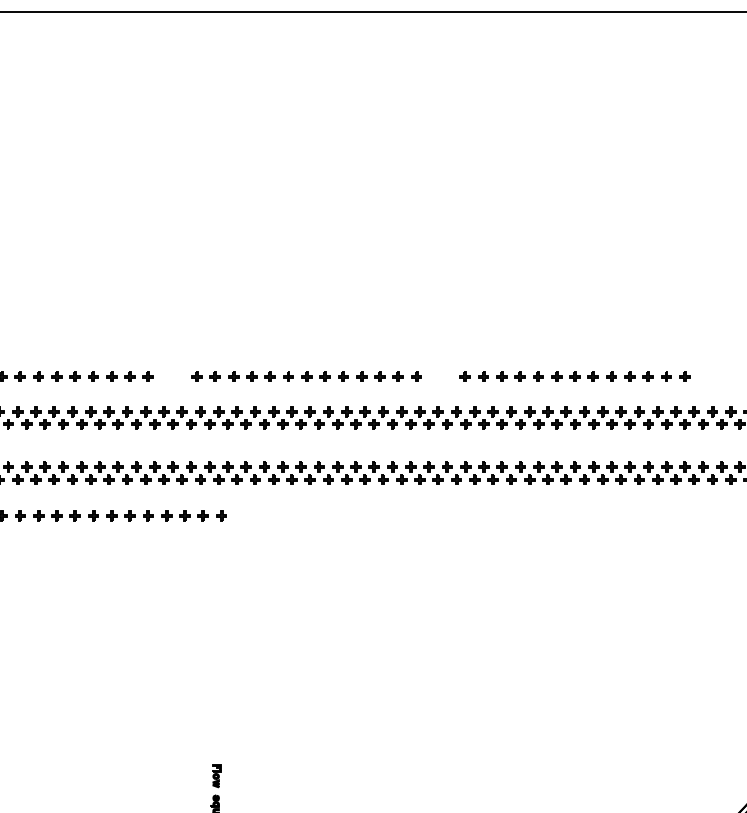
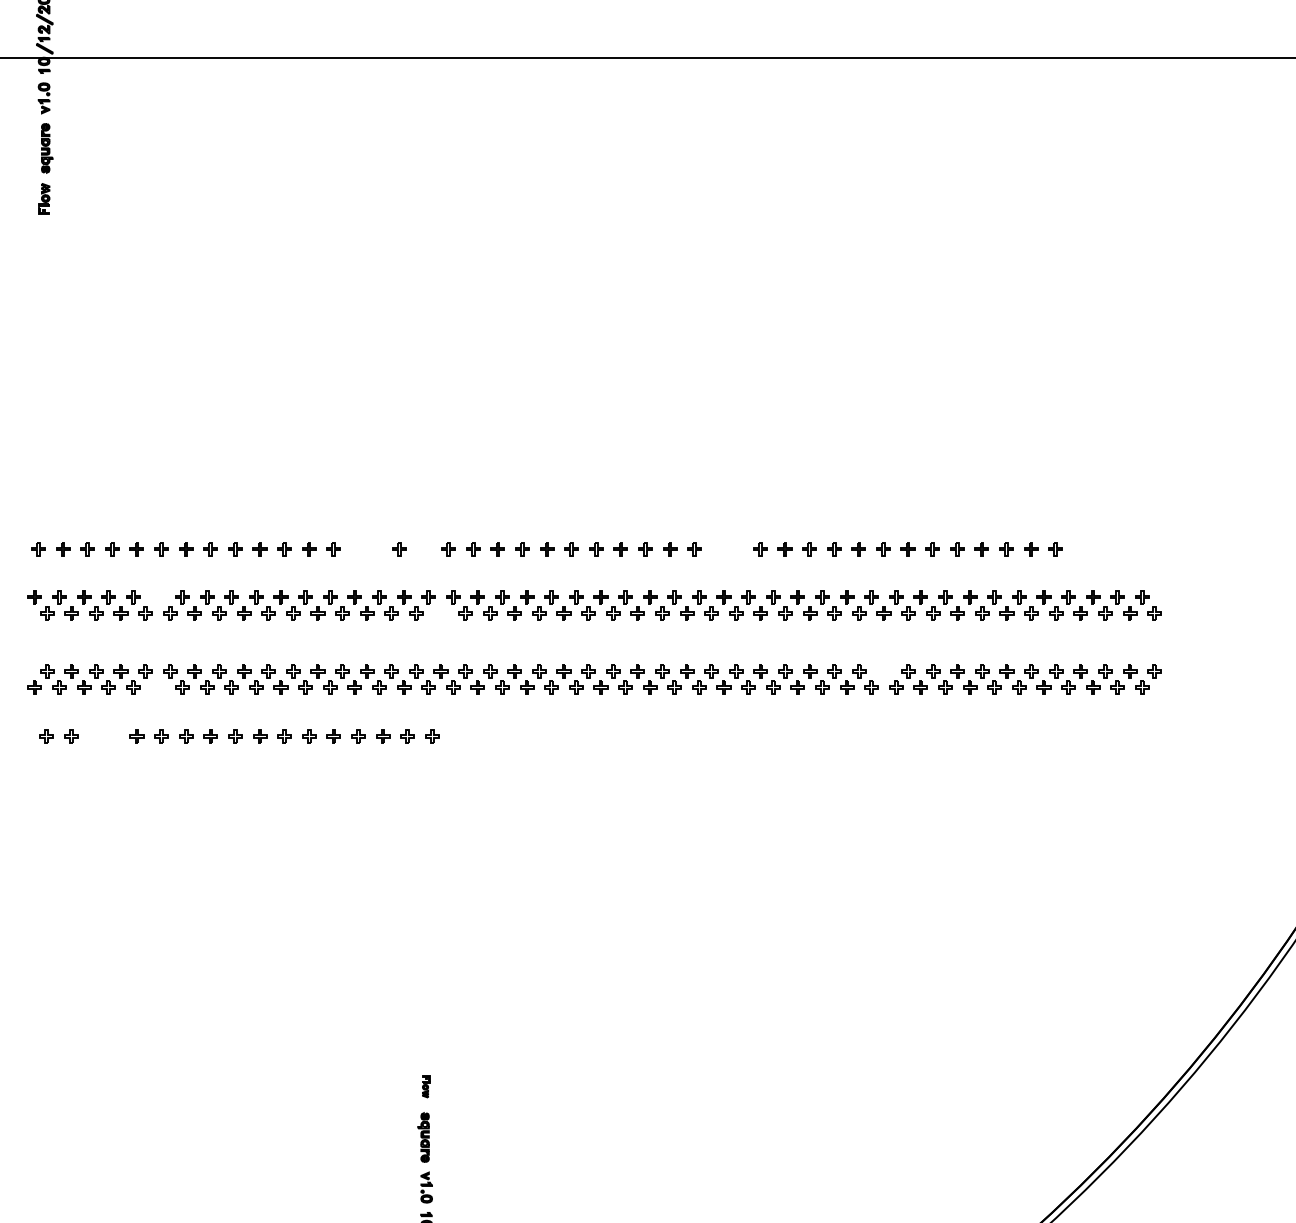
part: (214, 376) -> (423, 549), removed
part: (17, 412) -> (157, 597), removed
part: (227, 424) -> (440, 613), removed
part: (556, 467) -> (883, 671), removed
part: (17, 479) -> (157, 687), removed
part: (217, 775) -> (426, 1086), size x0.7

